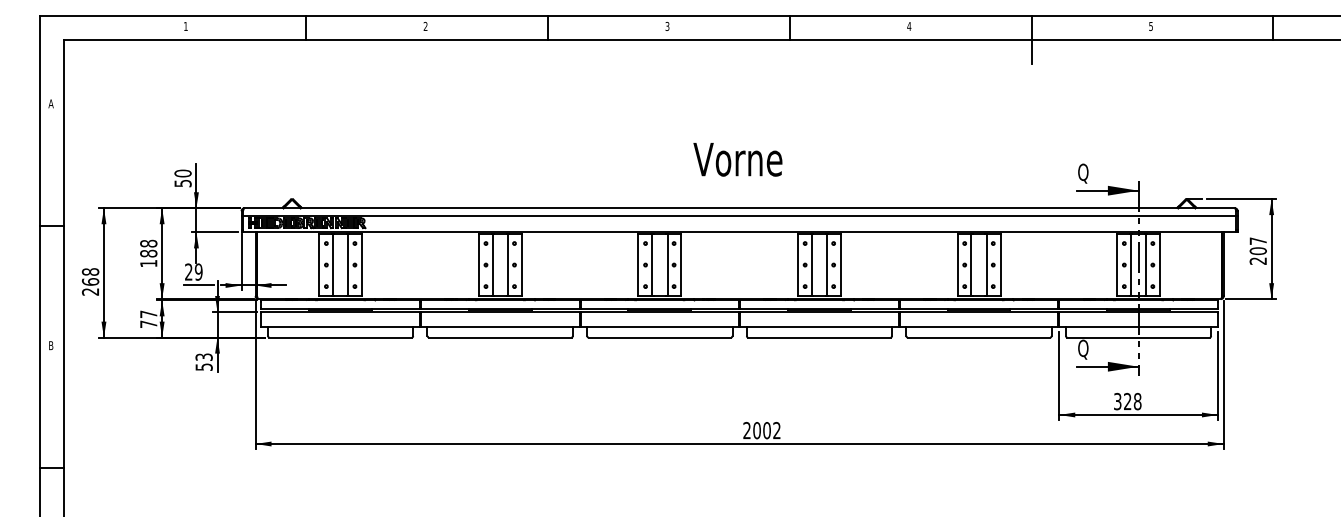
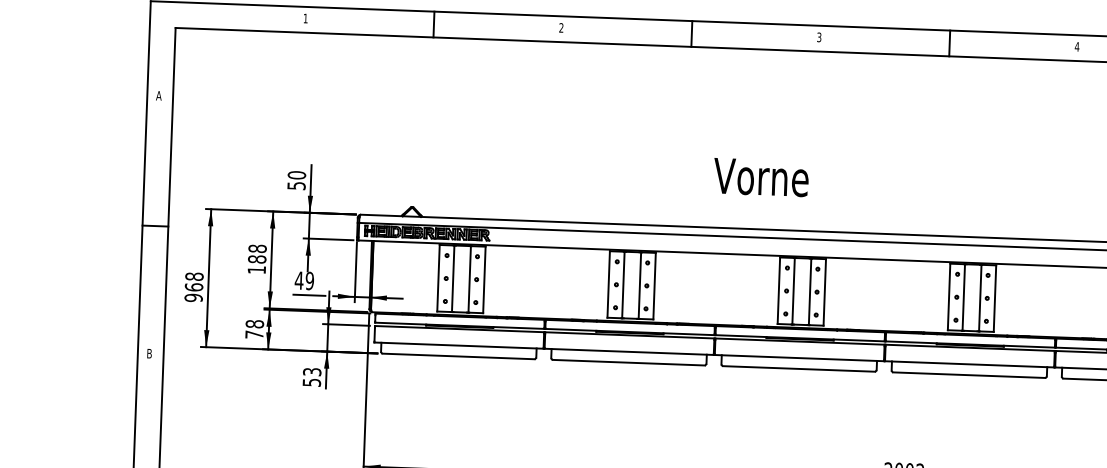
text: (737, 159) -> (760, 177), moved
text: (188, 271) -> (298, 279), 29 -> 49
text: (90, 291) -> (193, 297), 268 -> 968
text: (148, 314) -> (254, 324), 77 -> 78

